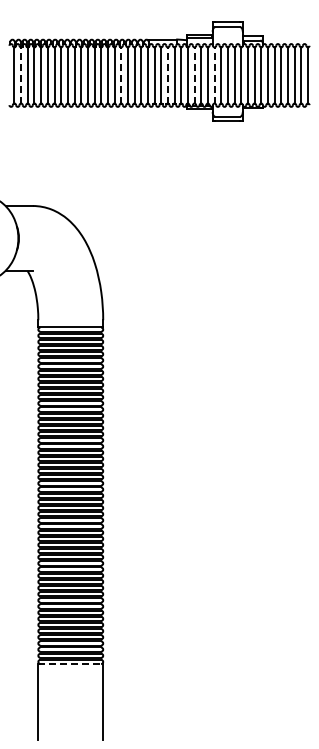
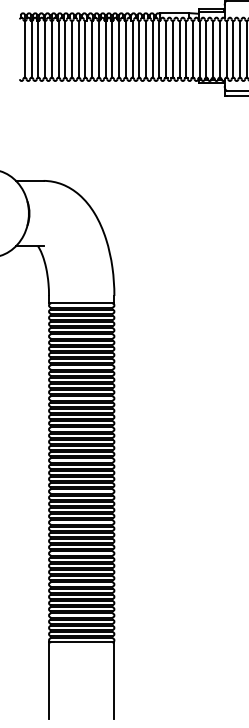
line: (21, 74) -> (32, 48), dashed -> solid
line: (121, 74) -> (132, 48), dashed -> solid
line: (167, 74) -> (179, 48), dashed -> solid
line: (194, 74) -> (206, 48), dashed -> solid
line: (214, 74) -> (226, 48), dashed -> solid
line: (71, 664) -> (82, 642), dashed -> solid

